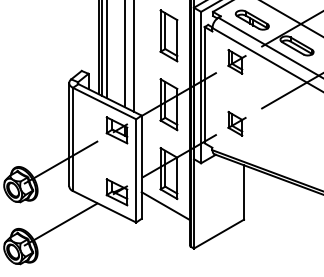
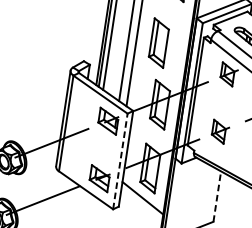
part: (168, 35) -> (158, 42), moved
line: (136, 170) -> (120, 161), solid -> dashed
line: (244, 191) -> (217, 195), solid -> dashed

